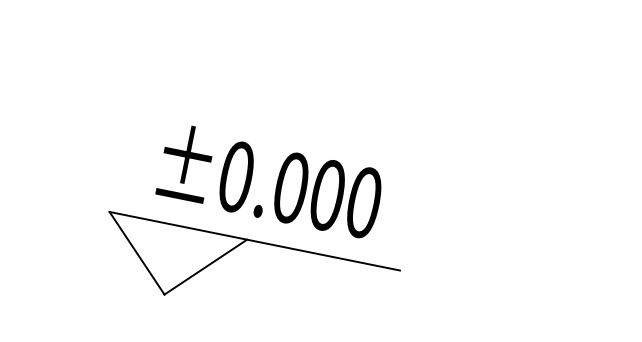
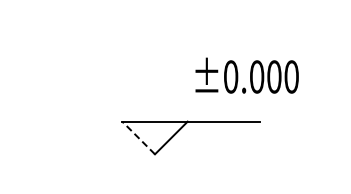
text: (269, 180) -> (246, 75), moved
line: (136, 252) -> (138, 137), solid -> dashed

